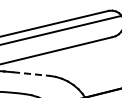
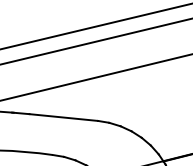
line: (31, 74) -> (63, 118), dashed -> solid

